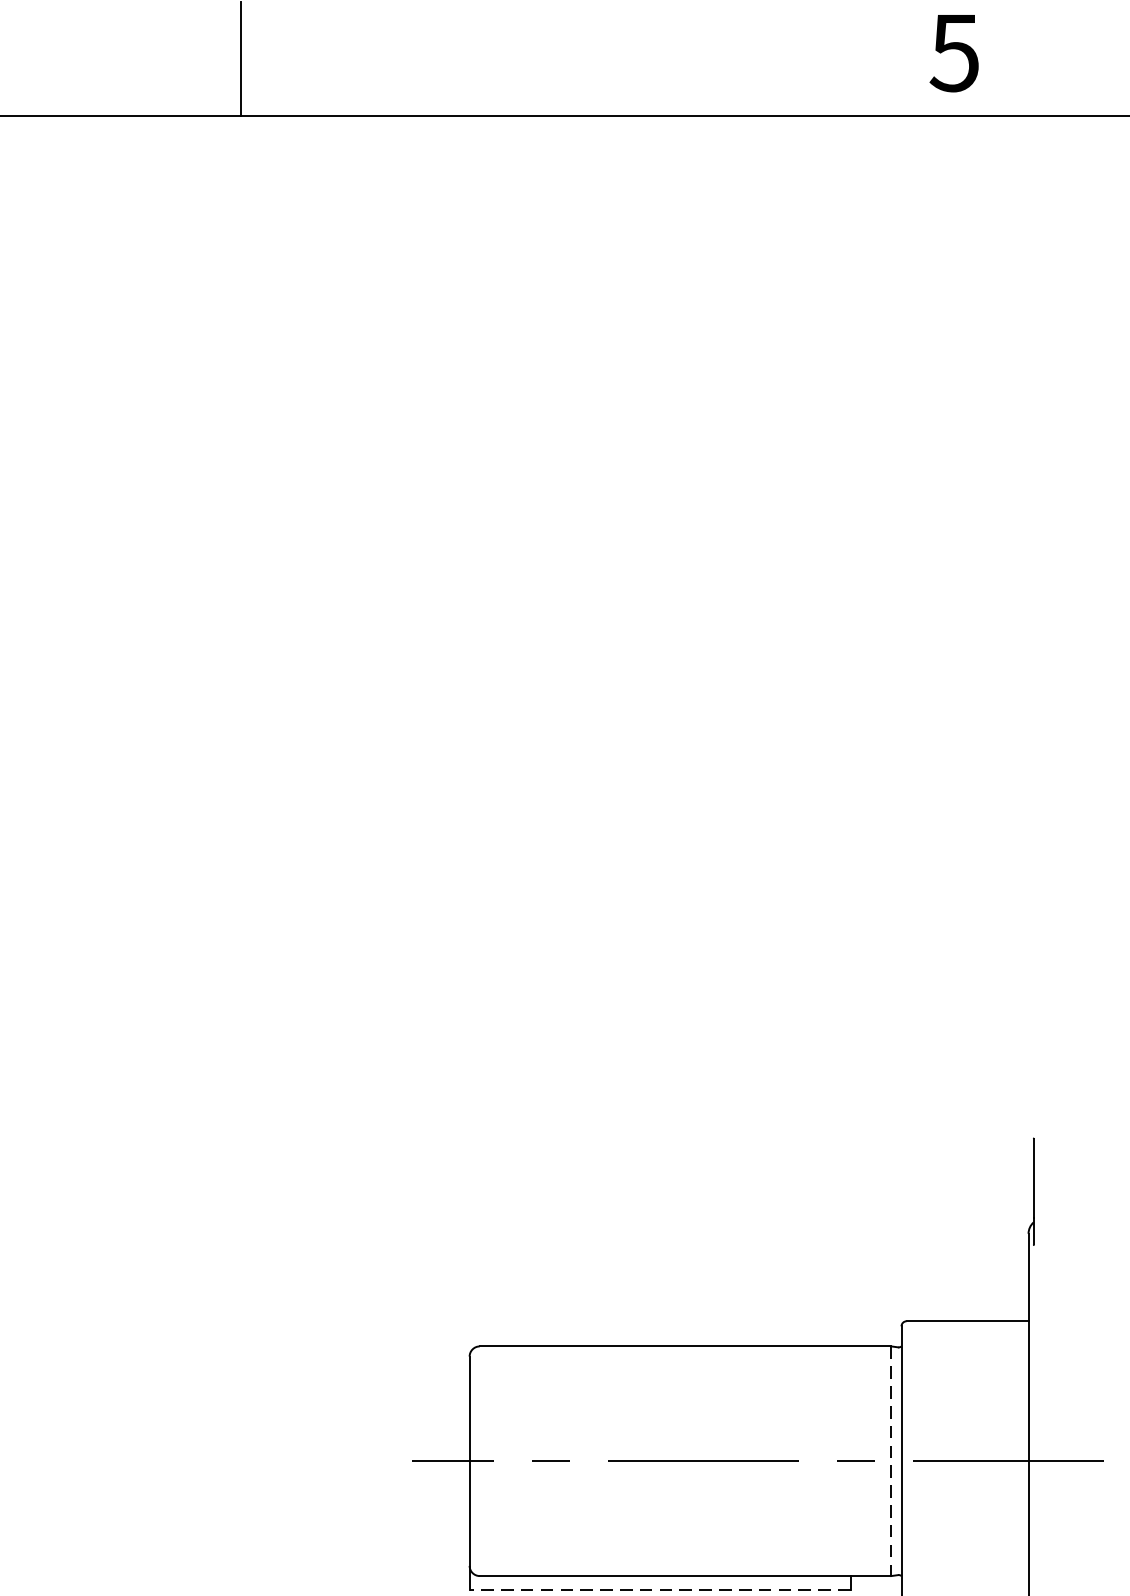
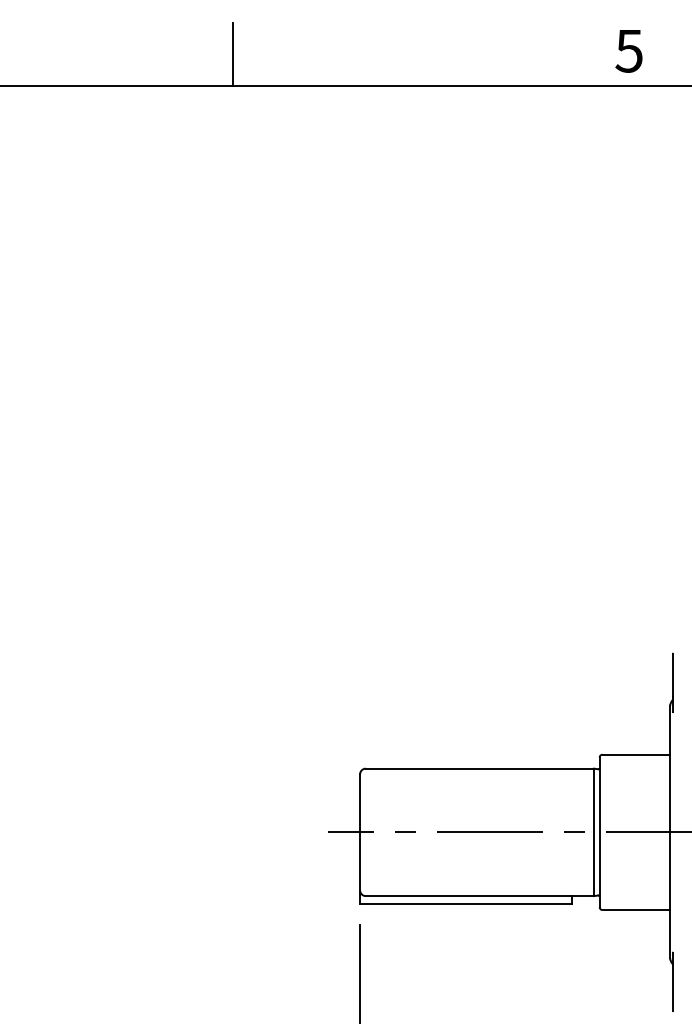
line: (892, 1461) -> (594, 832), dashed -> solid
line: (659, 1589) -> (465, 903), dashed -> solid

